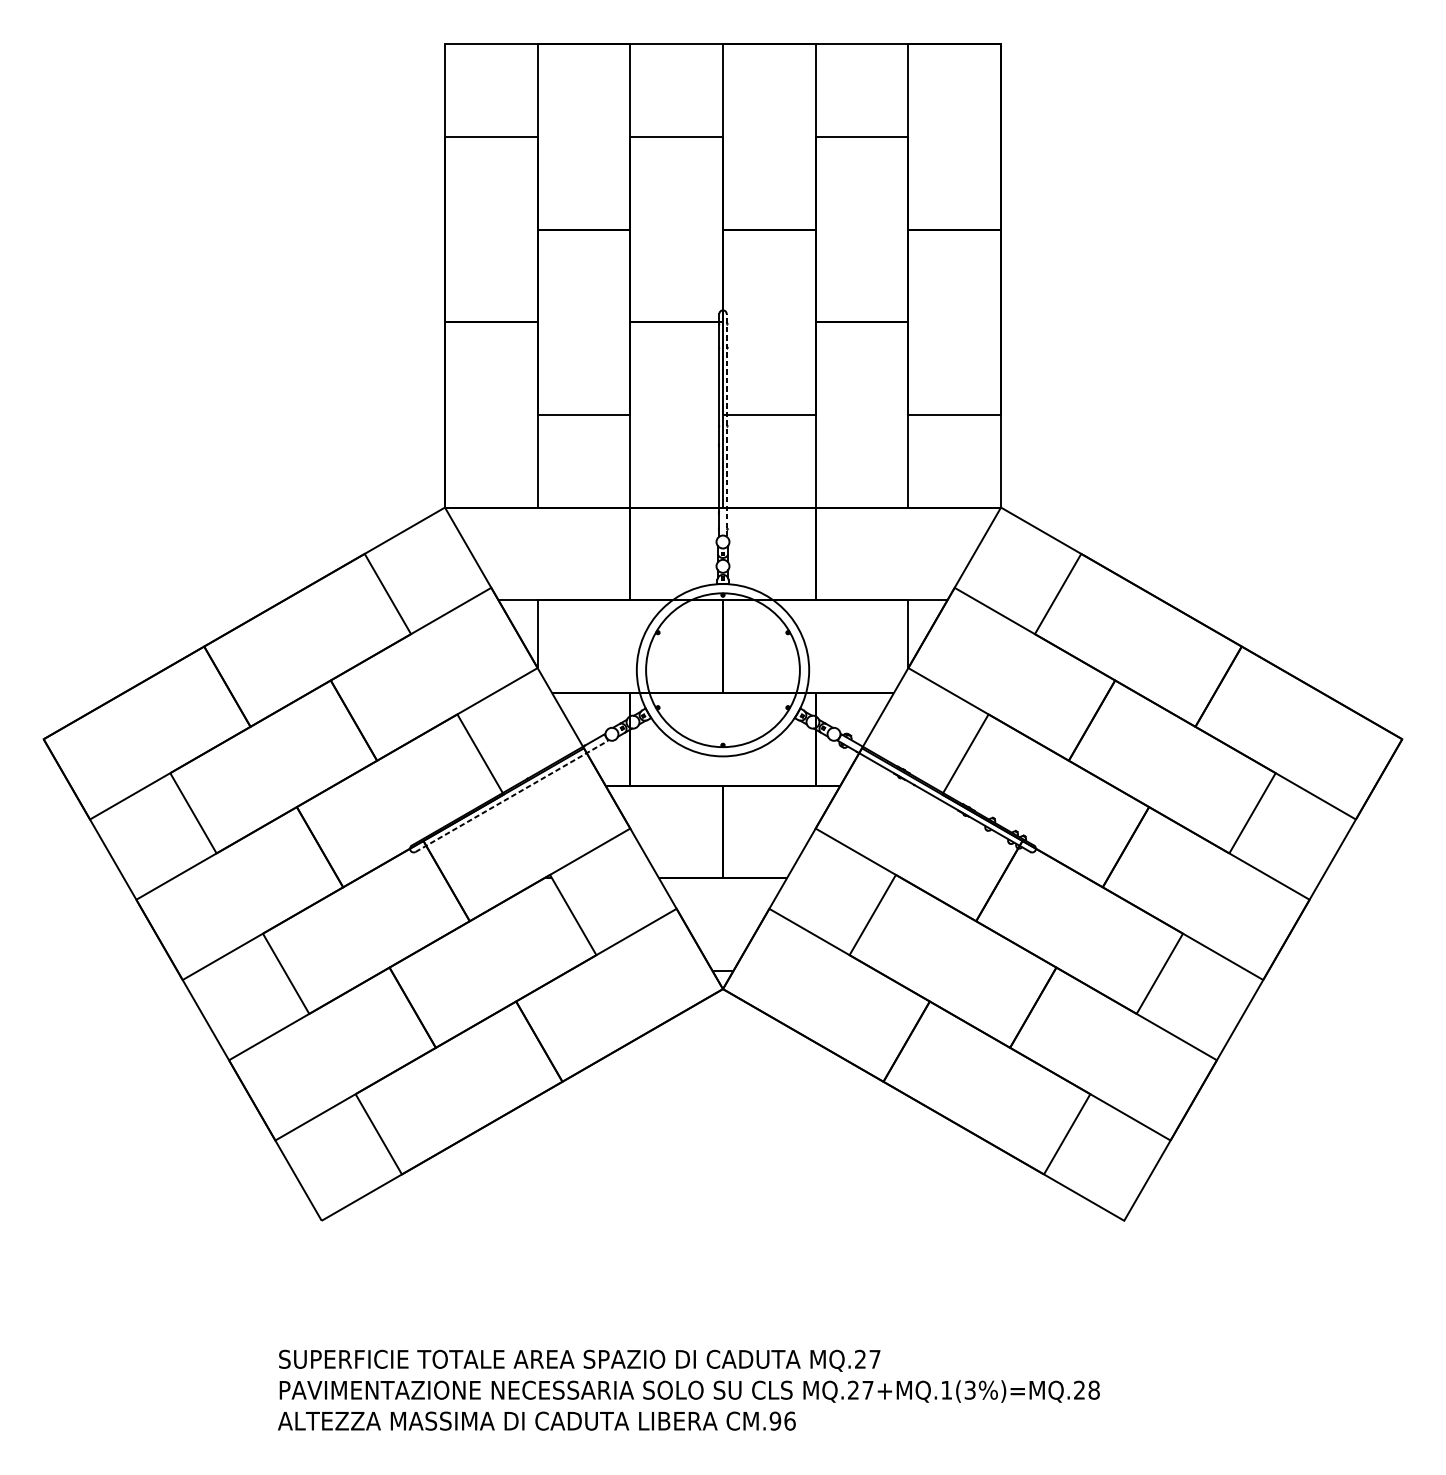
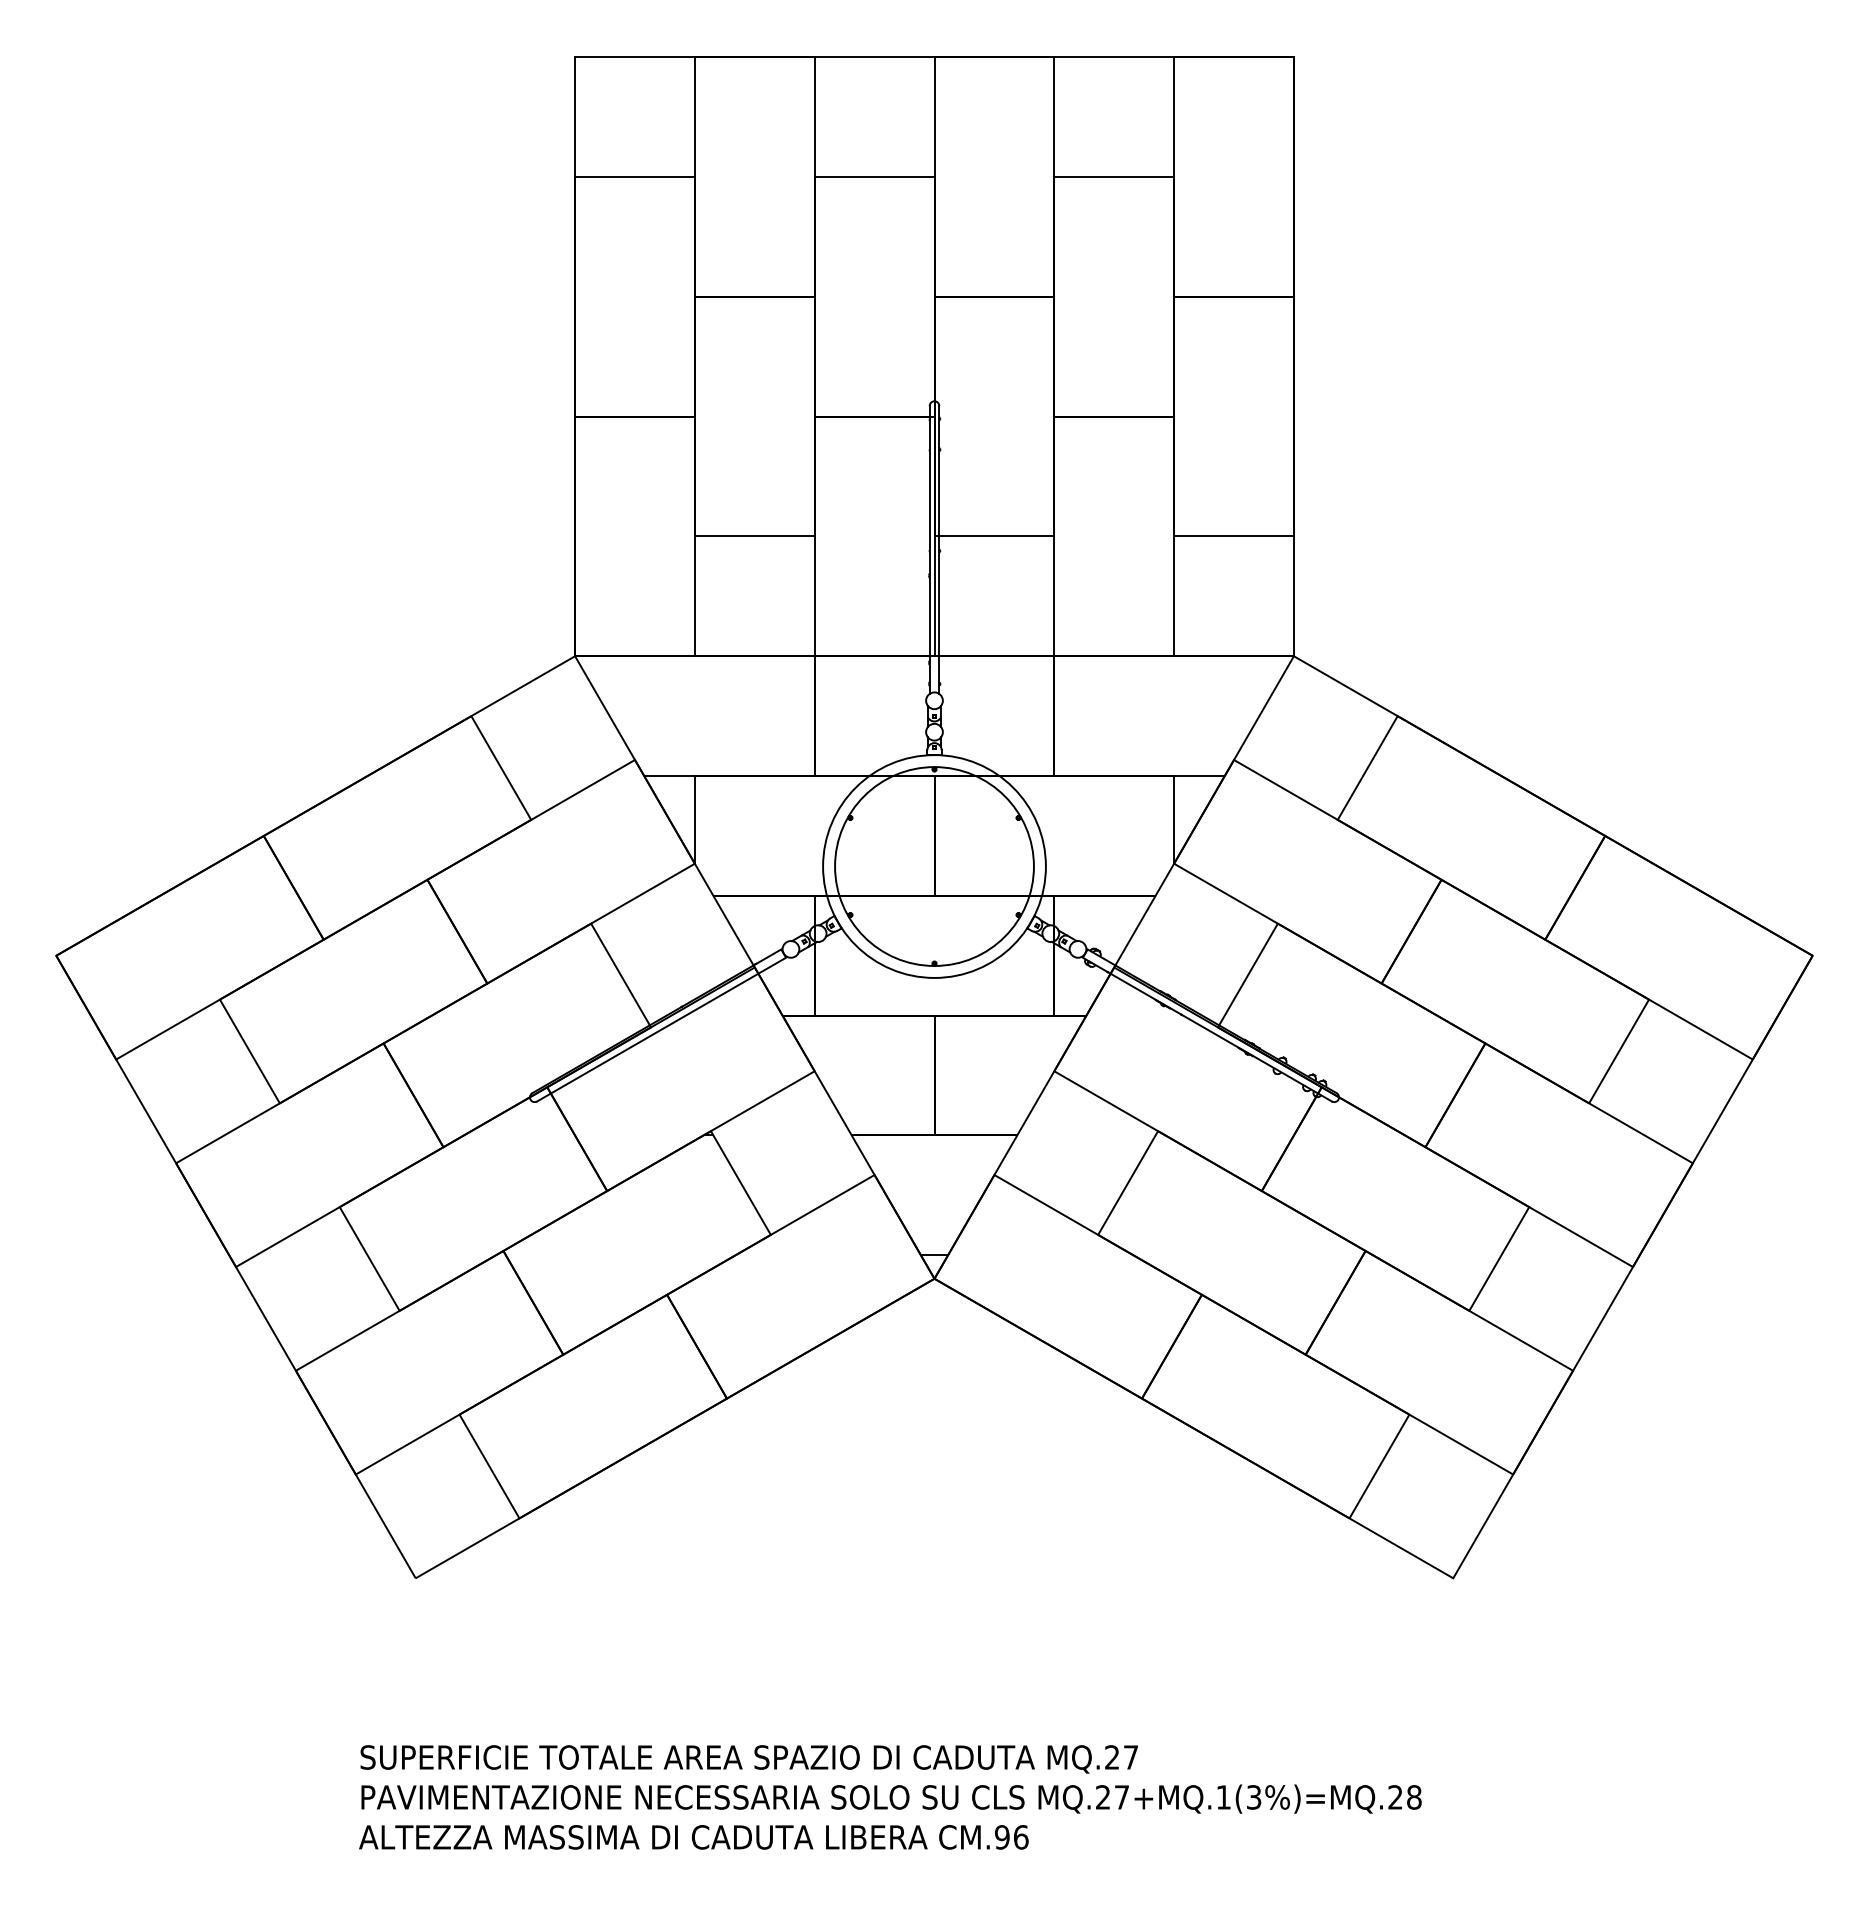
line: (726, 425) -> (939, 549), dashed -> solid
line: (511, 796) -> (661, 1029), dashed -> solid

